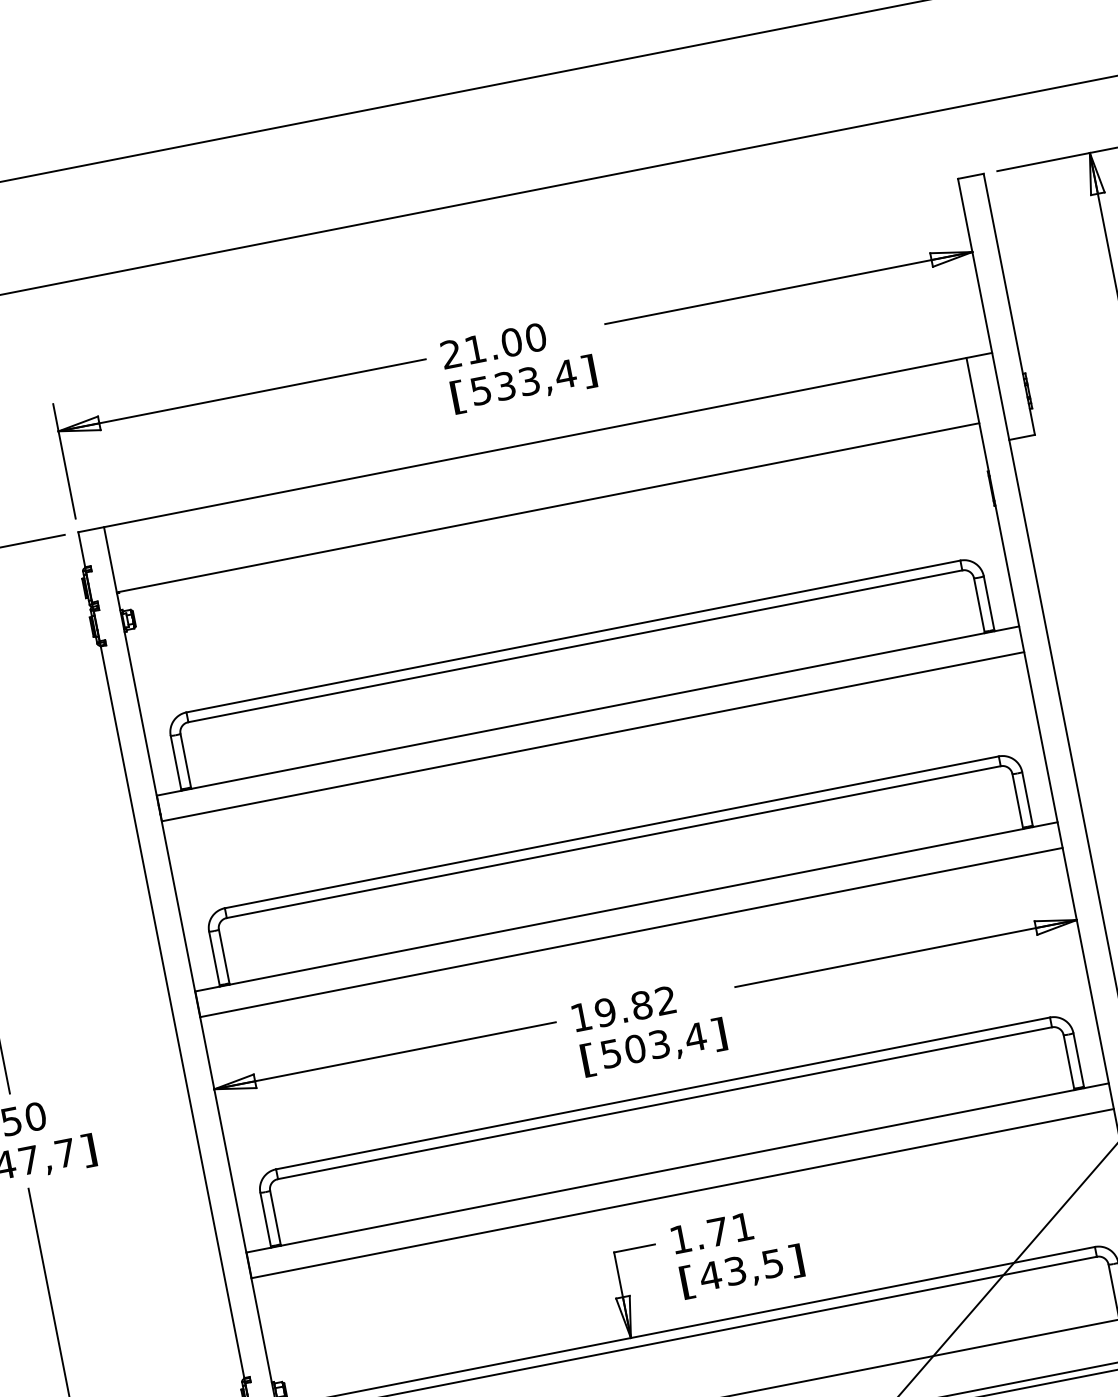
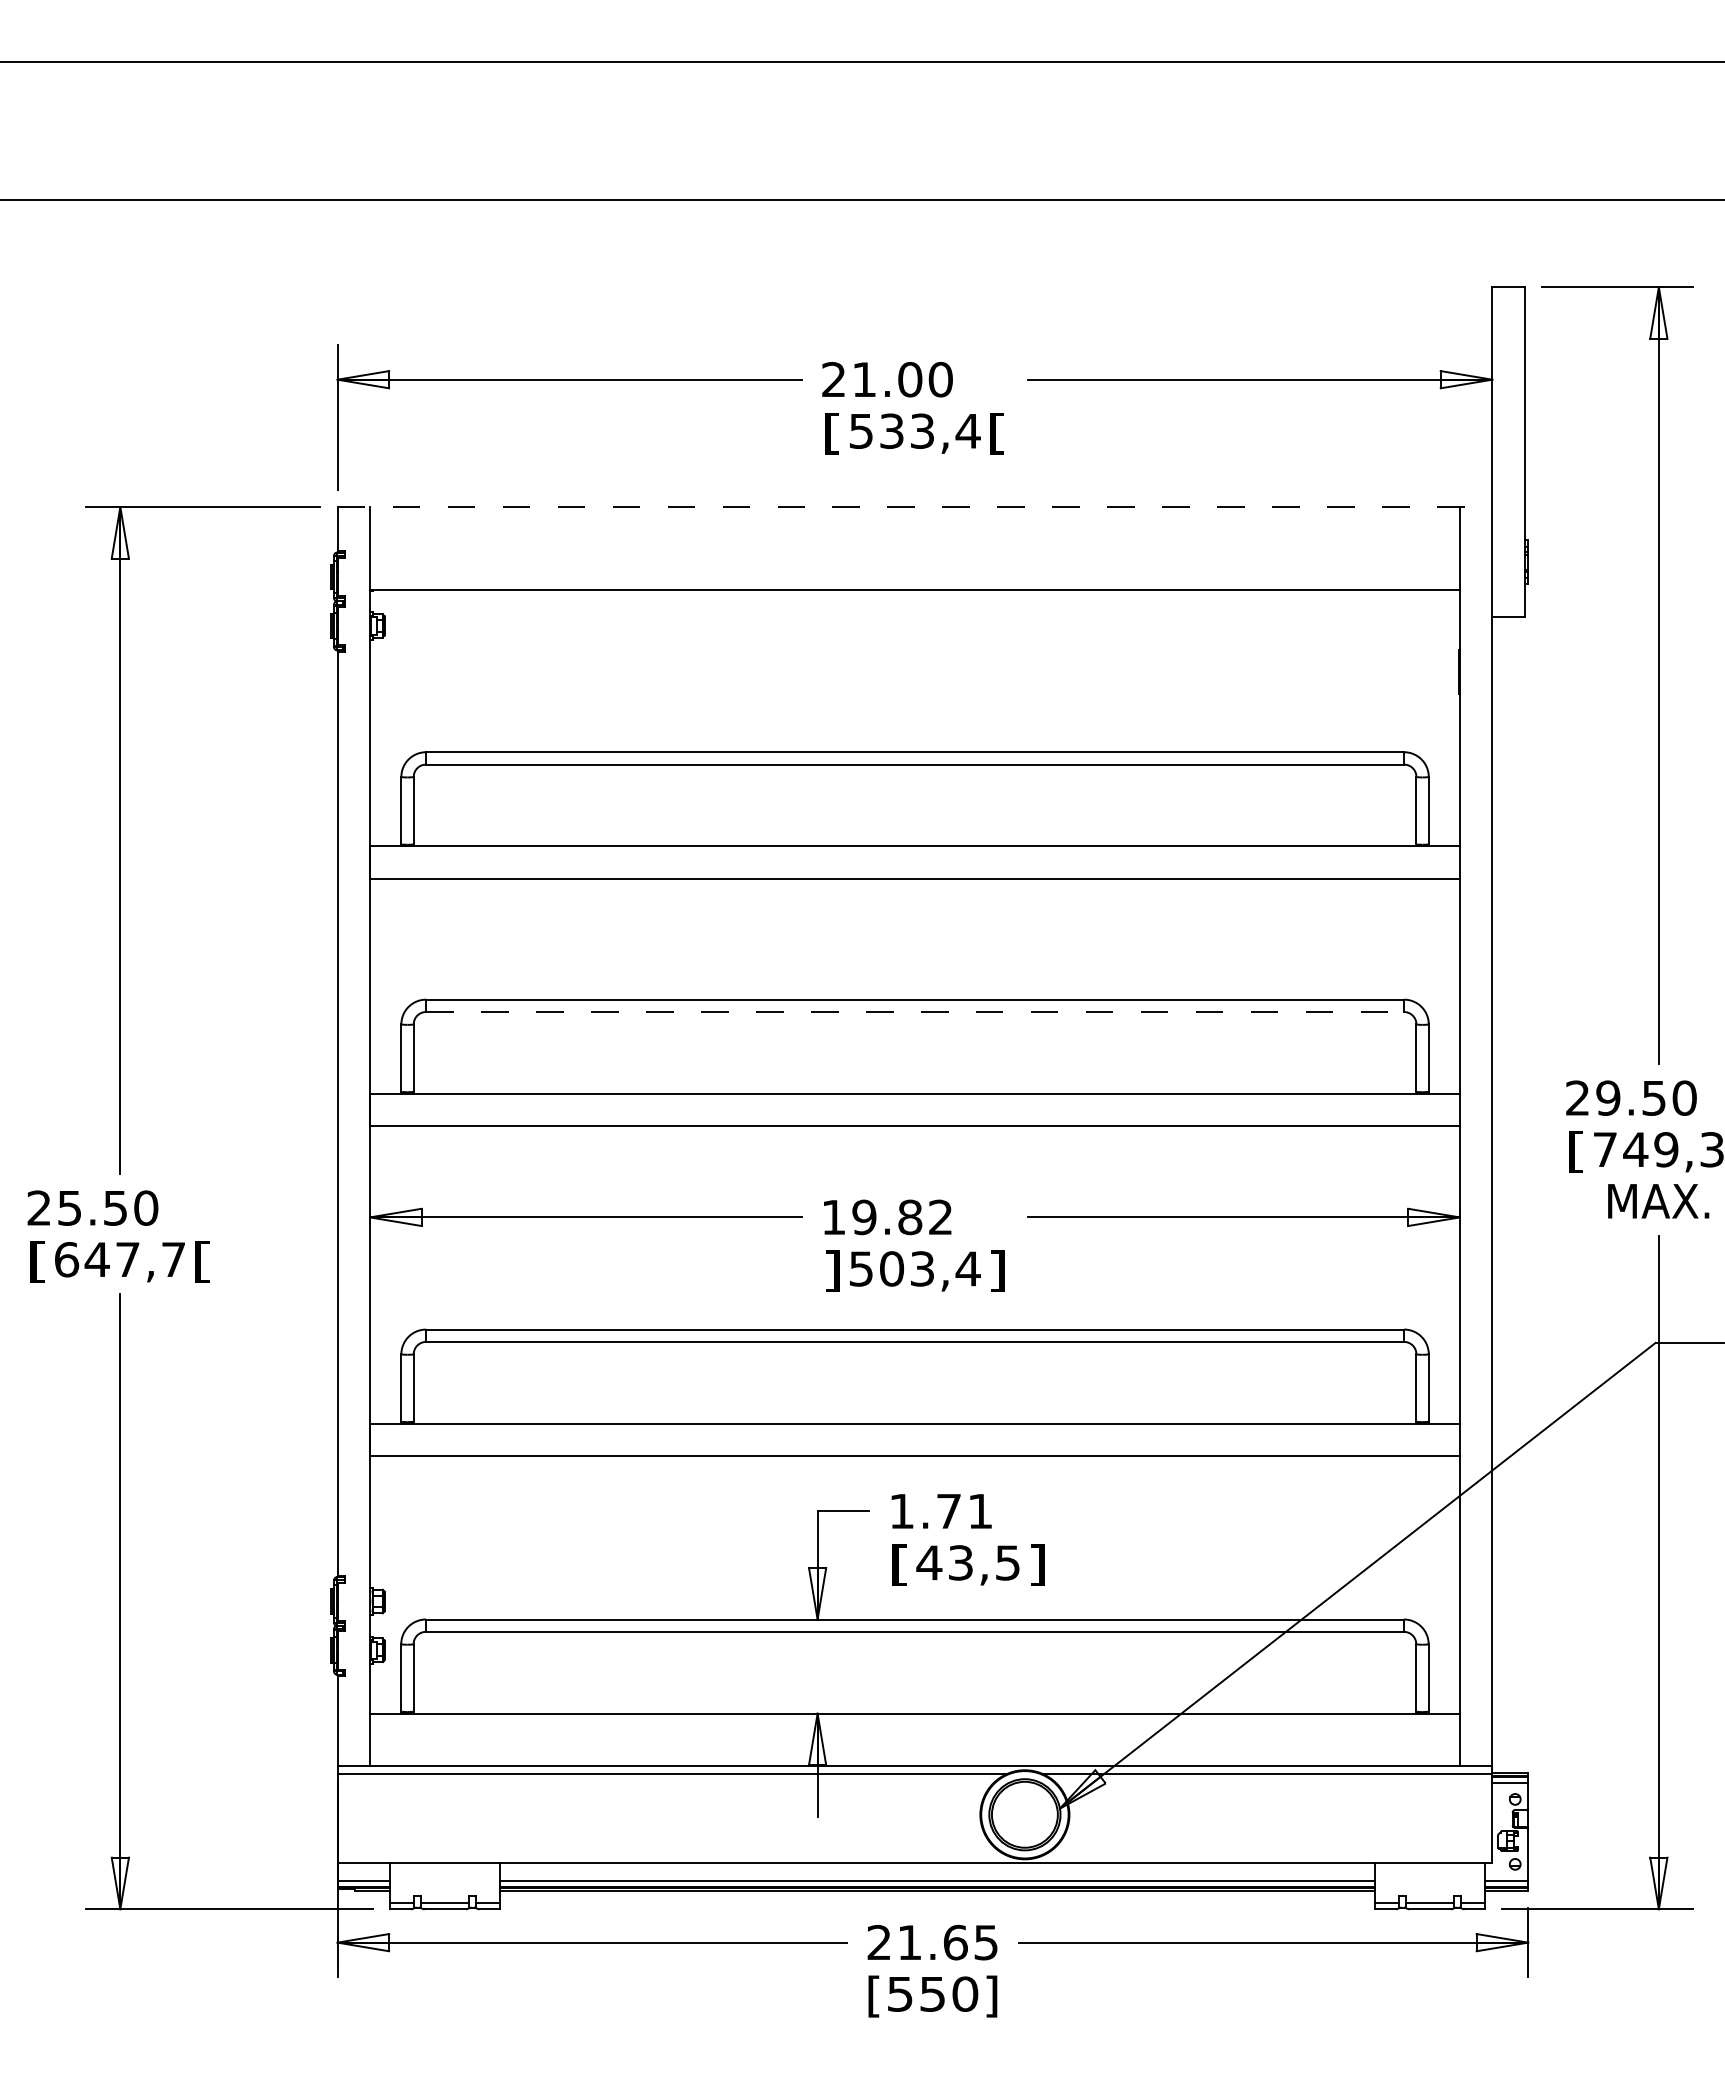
text: (589, 371) -> (997, 433), ] -> [
line: (535, 442) -> (915, 507), solid -> dashed
line: (614, 842) -> (915, 1012), solid -> dashed
text: (588, 1059) -> (832, 1270), [ -> ]
text: (88, 1150) -> (202, 1261), ] -> [

